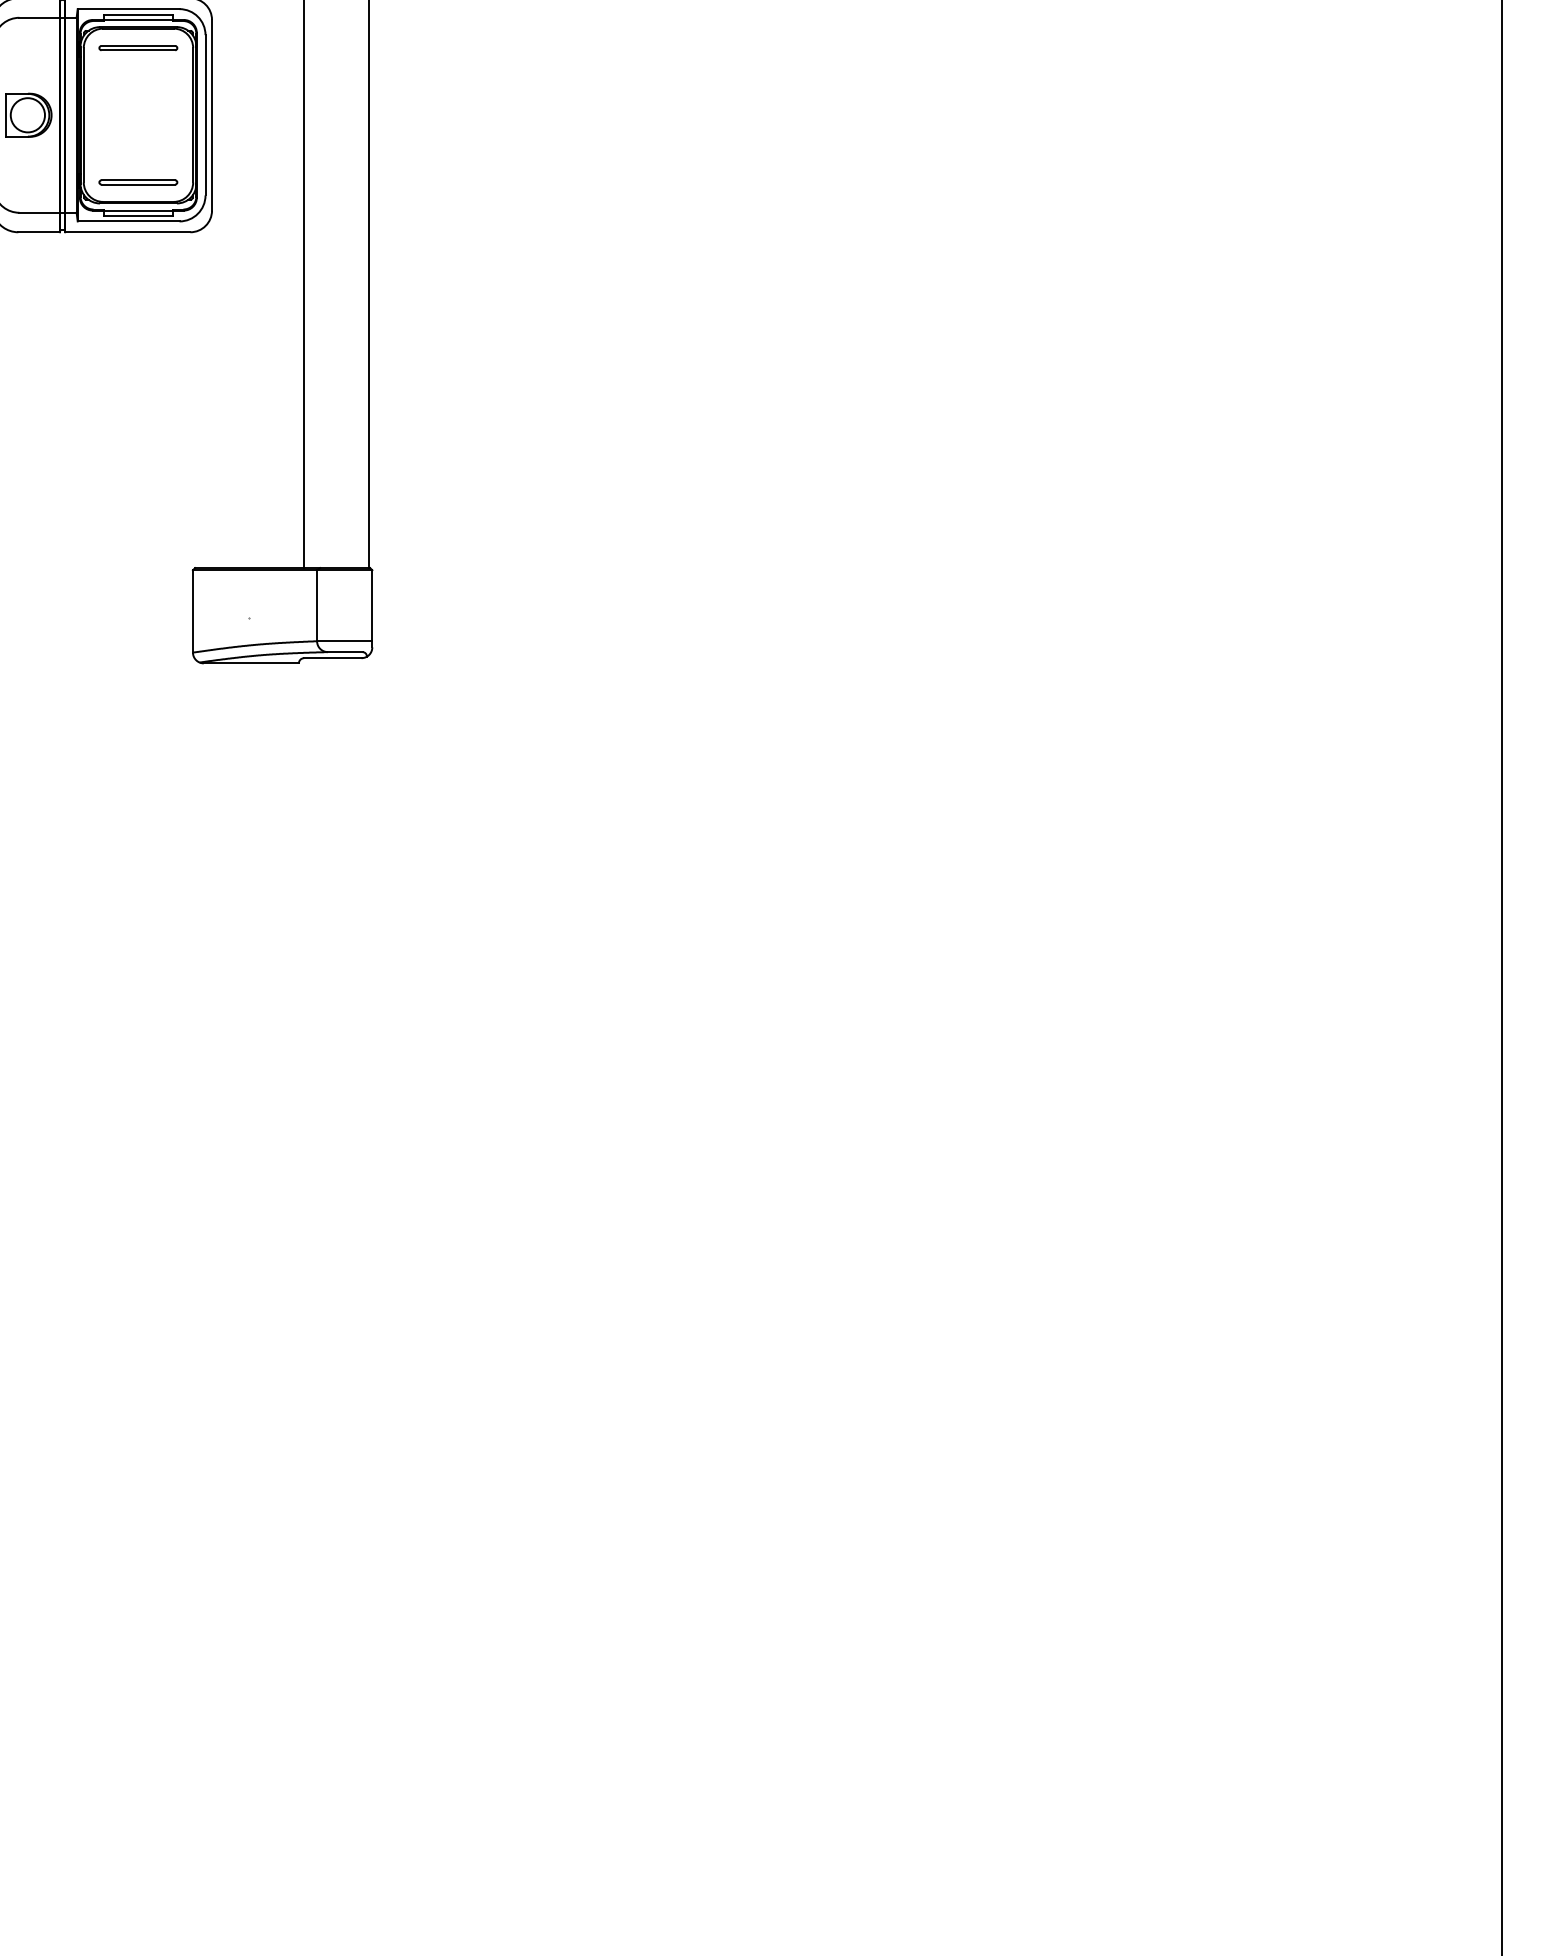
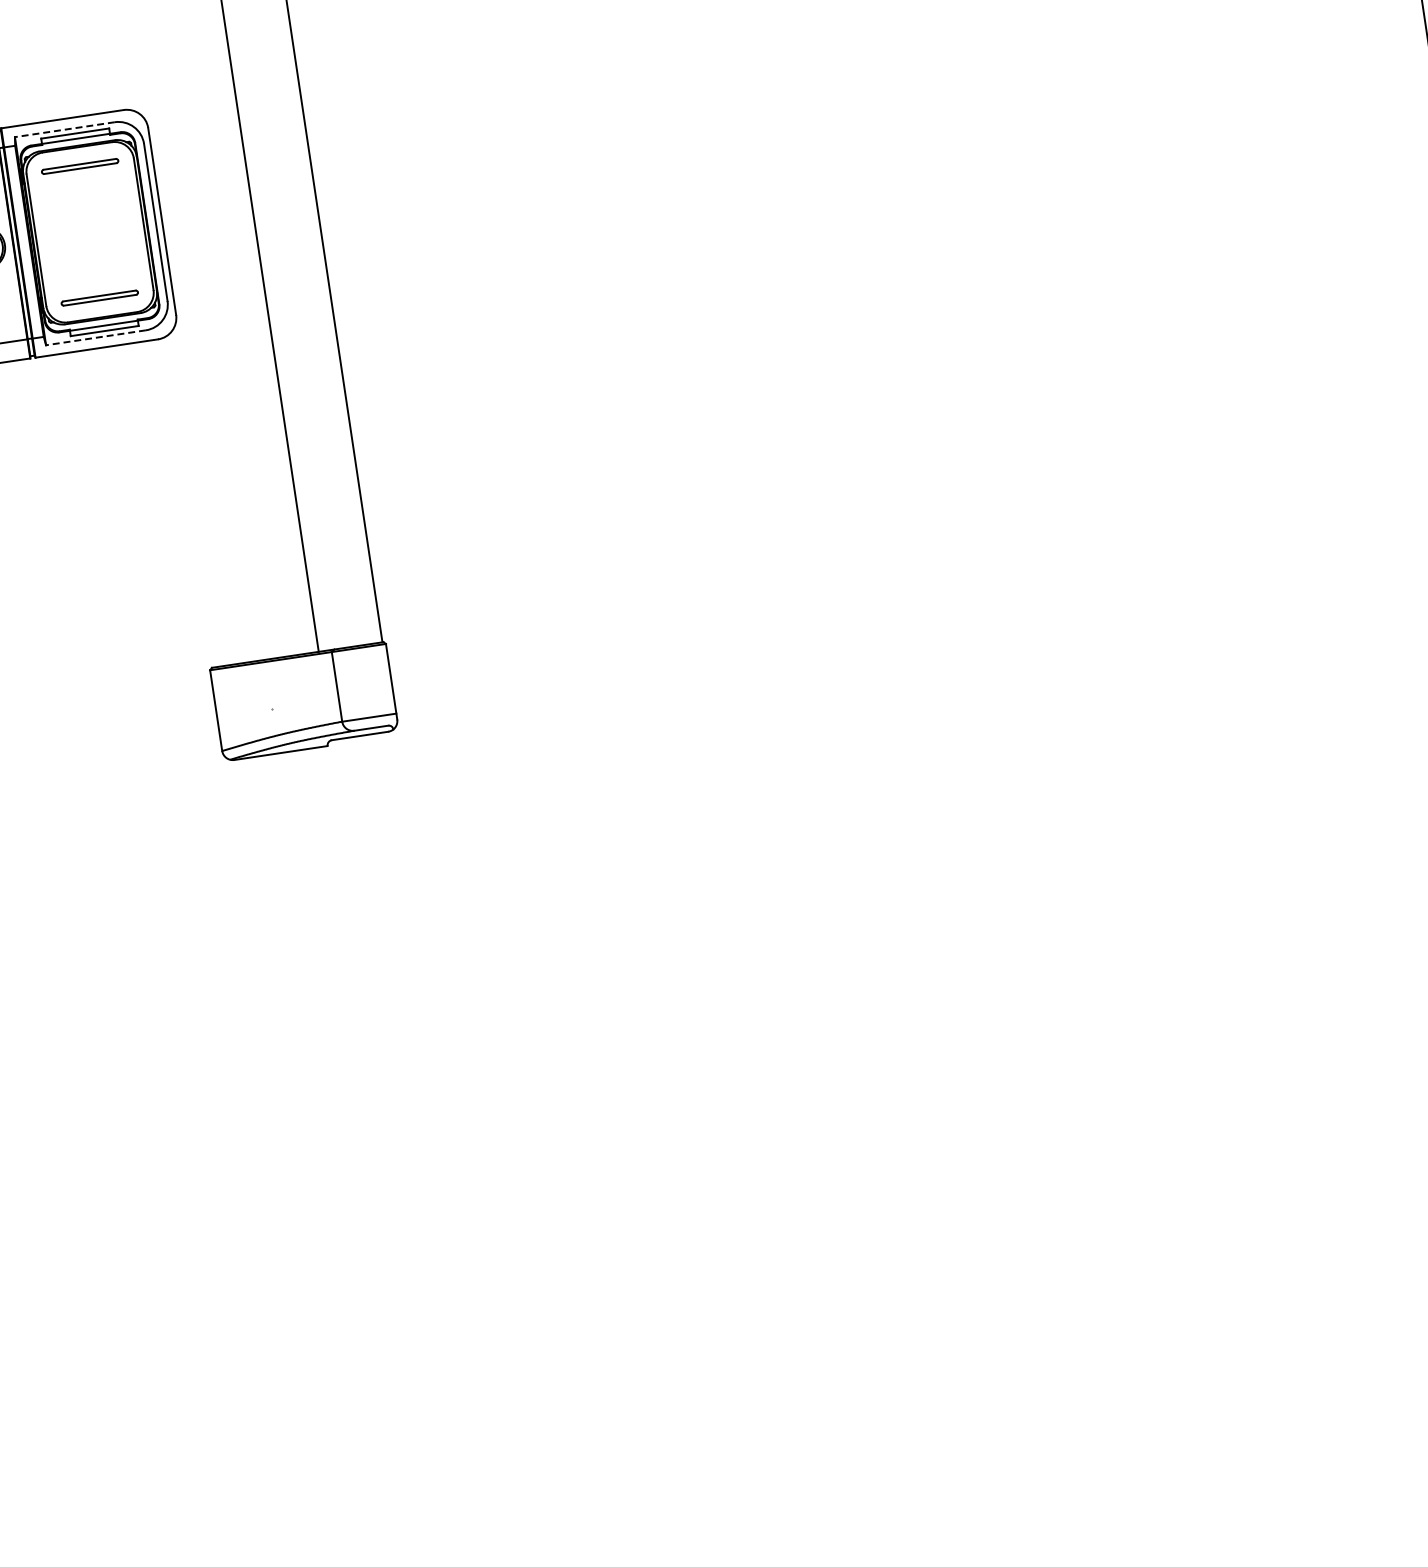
line: (128, 9) -> (64, 130), solid -> dashed
line: (128, 221) -> (95, 337), solid -> dashed

